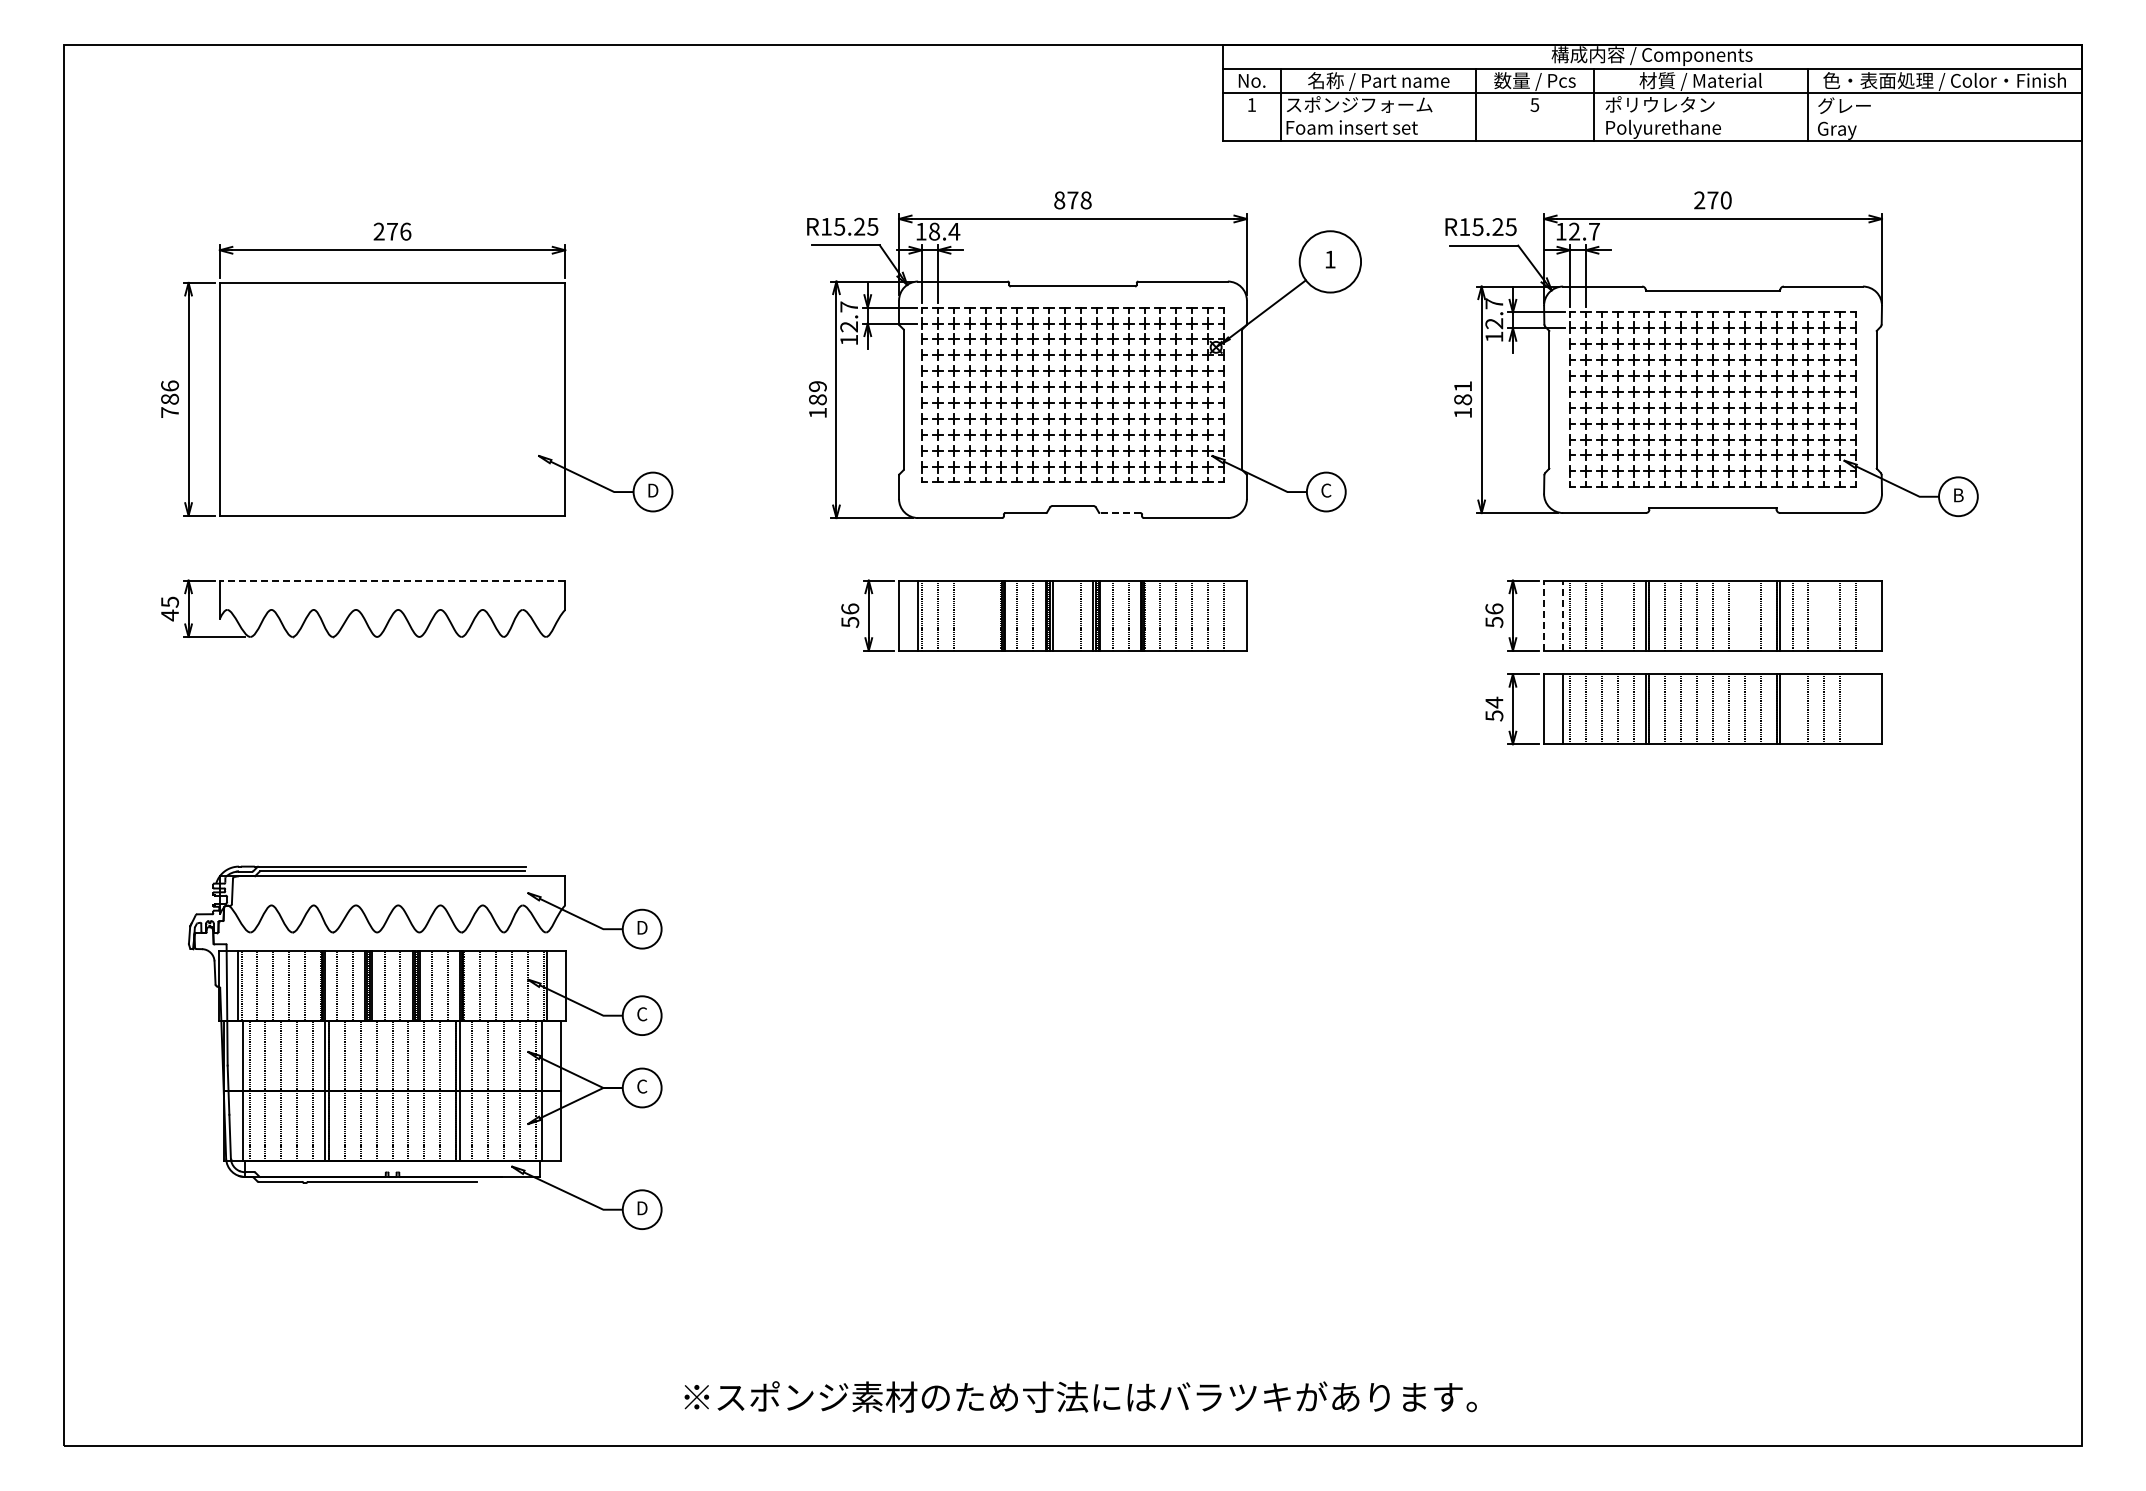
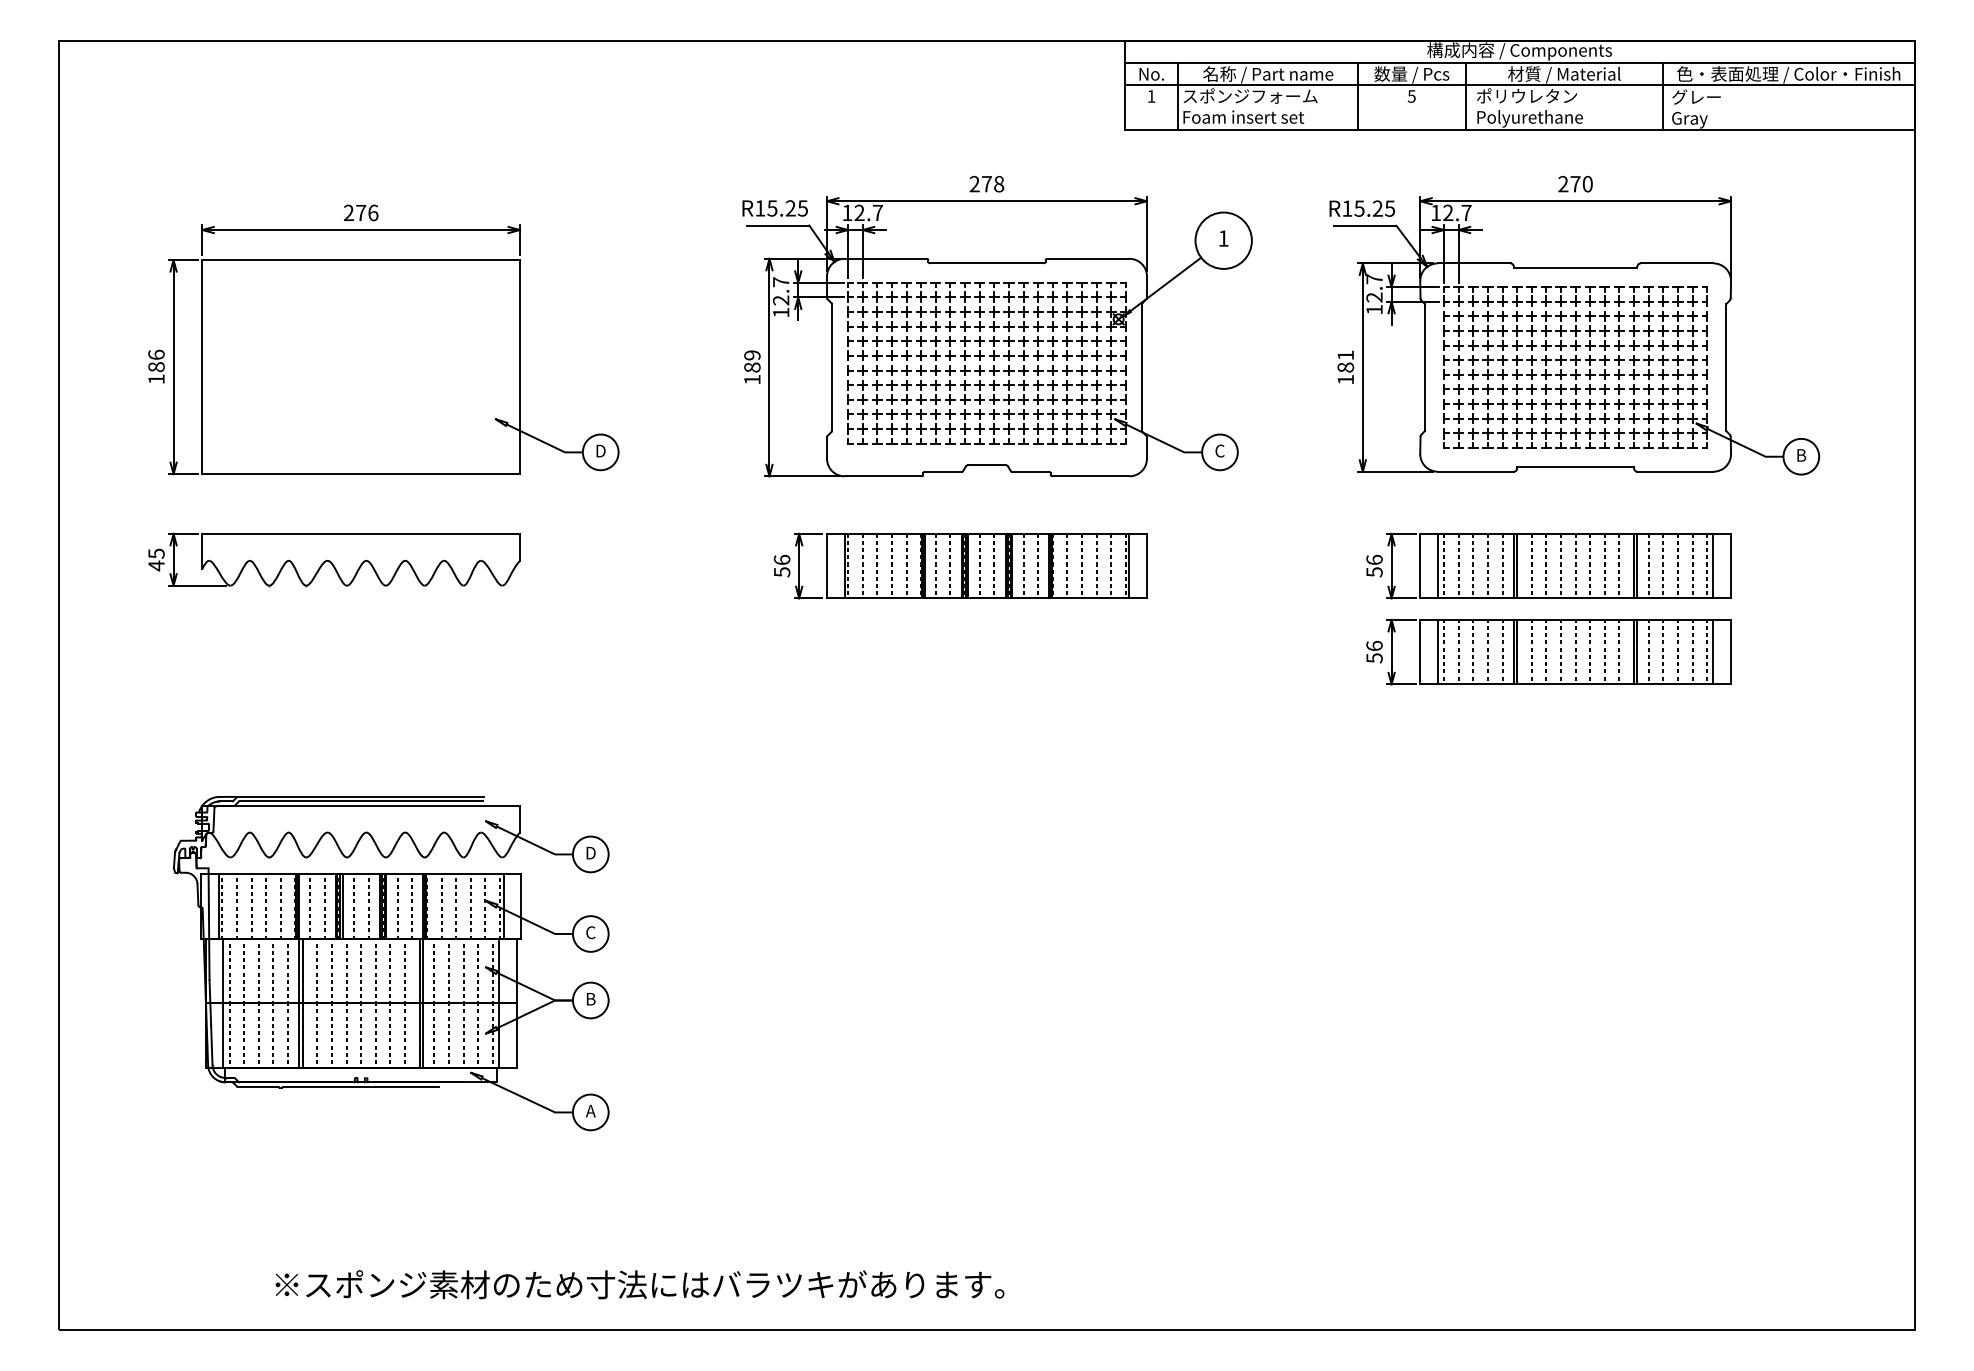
text: (1059, 200) -> (974, 184), 878 -> 278
text: (944, 231) -> (868, 212), 18.4 -> 12.7
text: (169, 412) -> (156, 379), 786 -> 186
line: (1119, 513) -> (1029, 472), dashed -> solid
line: (392, 580) -> (361, 533), dashed -> solid
line: (969, 615) -> (891, 565), added
line: (985, 615) -> (906, 565), added
line: (1065, 615) -> (980, 565), added
line: (1227, 615) -> (1129, 565), added
line: (1544, 615) -> (1420, 565), dashed -> solid
line: (1563, 615) -> (1438, 565), dashed -> solid
line: (1617, 615) -> (1487, 565), added
line: (1744, 615) -> (1604, 565), added
line: (1824, 615) -> (1678, 565), added
line: (1862, 615) -> (1713, 565), added
text: (1494, 702) -> (1374, 645), 54 -> 56
line: (1792, 709) -> (1648, 652), added
line: (1856, 709) -> (1707, 652), added
line: (1862, 709) -> (1713, 652), added
text: (642, 1086) -> (591, 999), C -> B
text: (641, 1208) -> (590, 1111), D -> A
text: (1080, 1396) -> (639, 1284), moved

